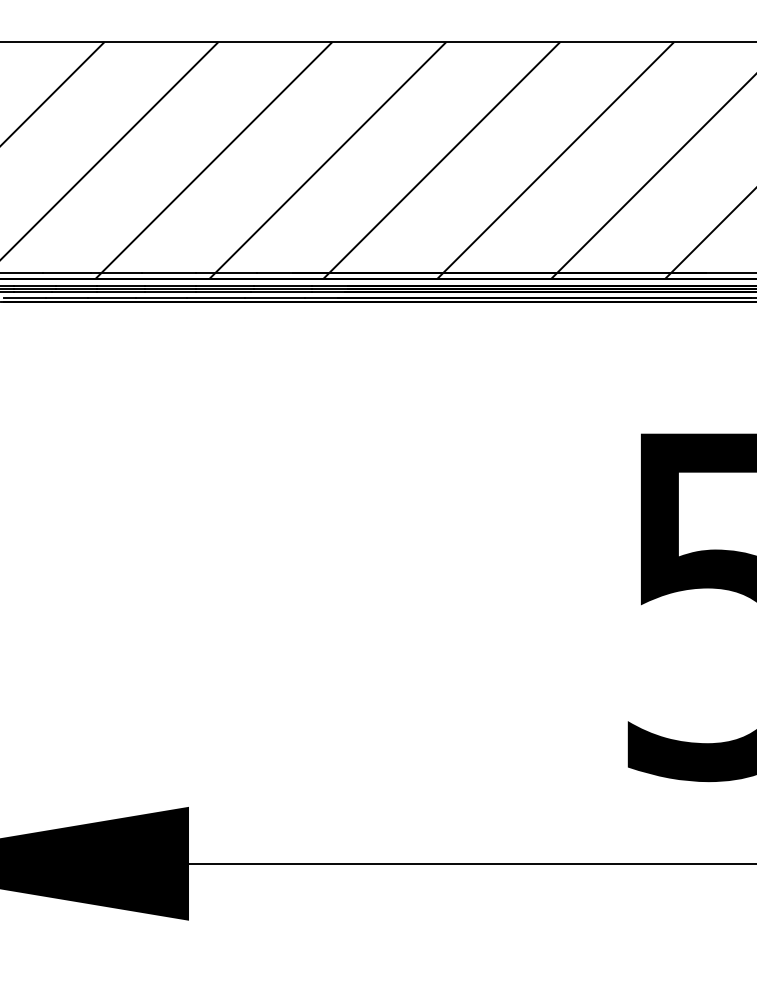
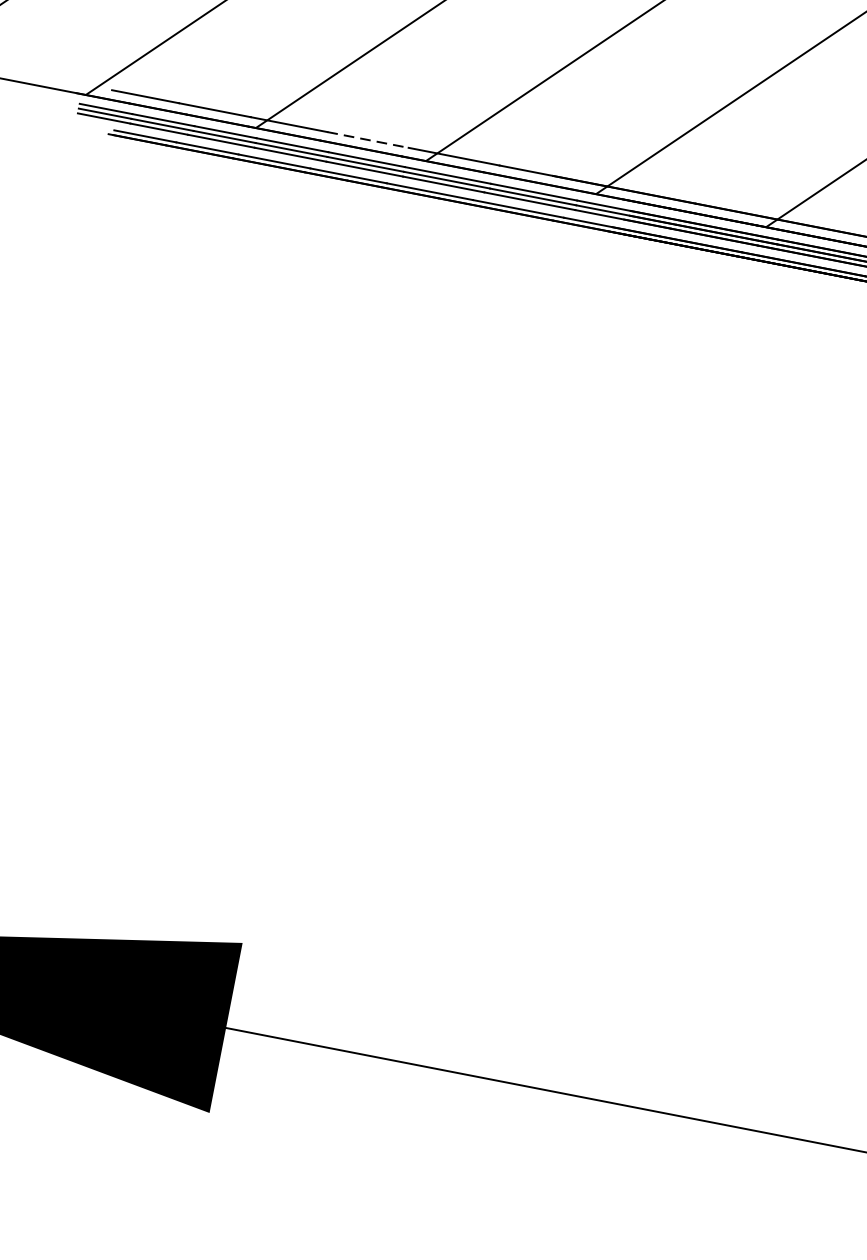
line: (169, 272) -> (368, 139), solid -> dashed

